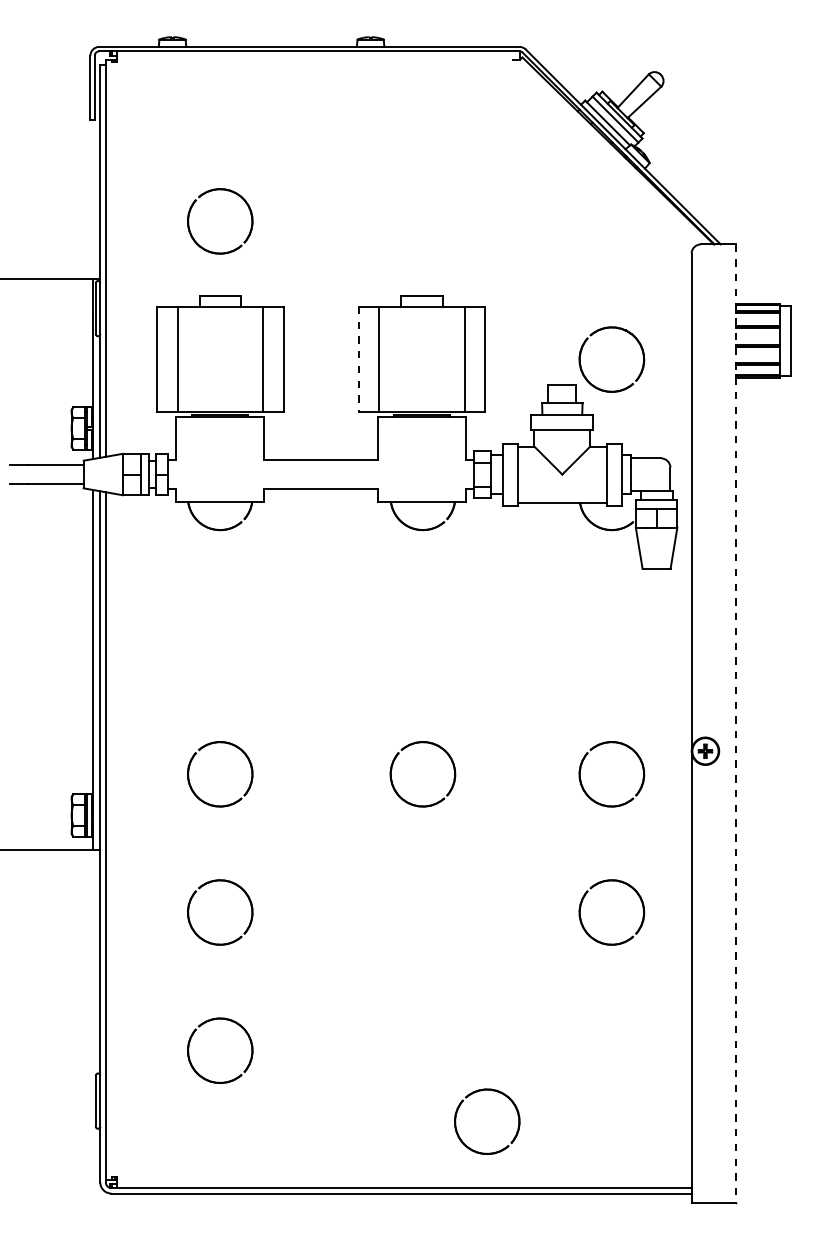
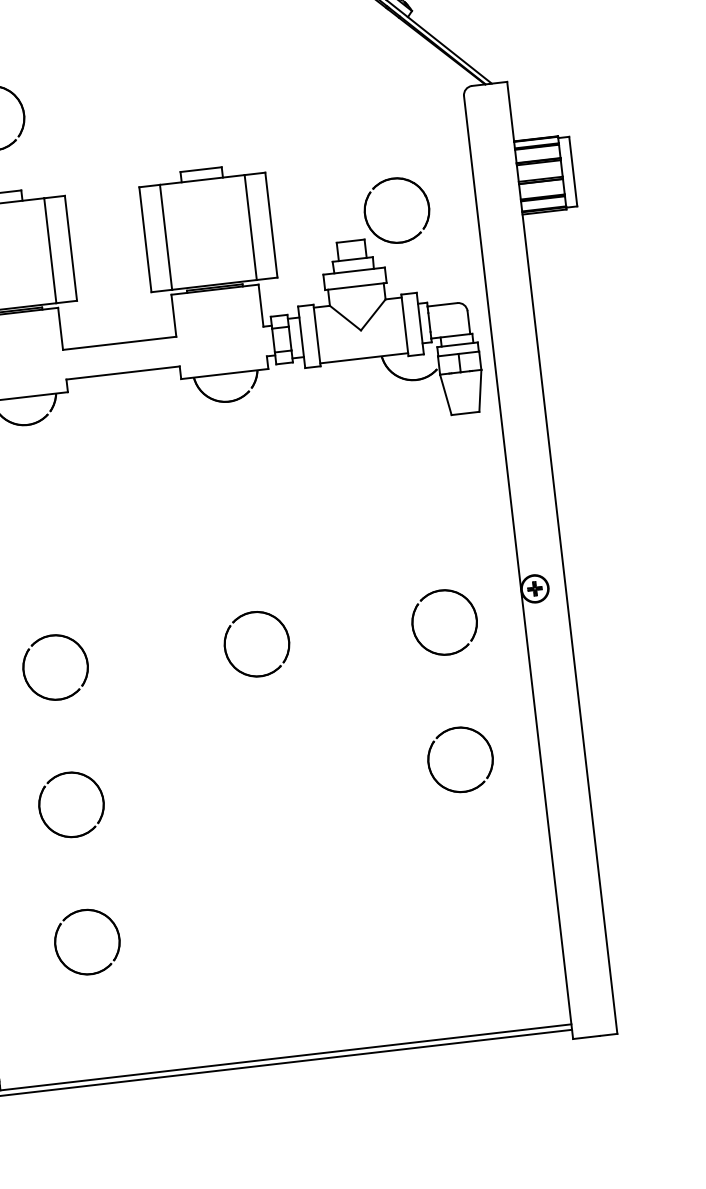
line: (358, 359) -> (145, 239), dashed -> solid
line: (736, 724) -> (562, 558), dashed -> solid
part: (499, 1093) -> (369, 952), removed

